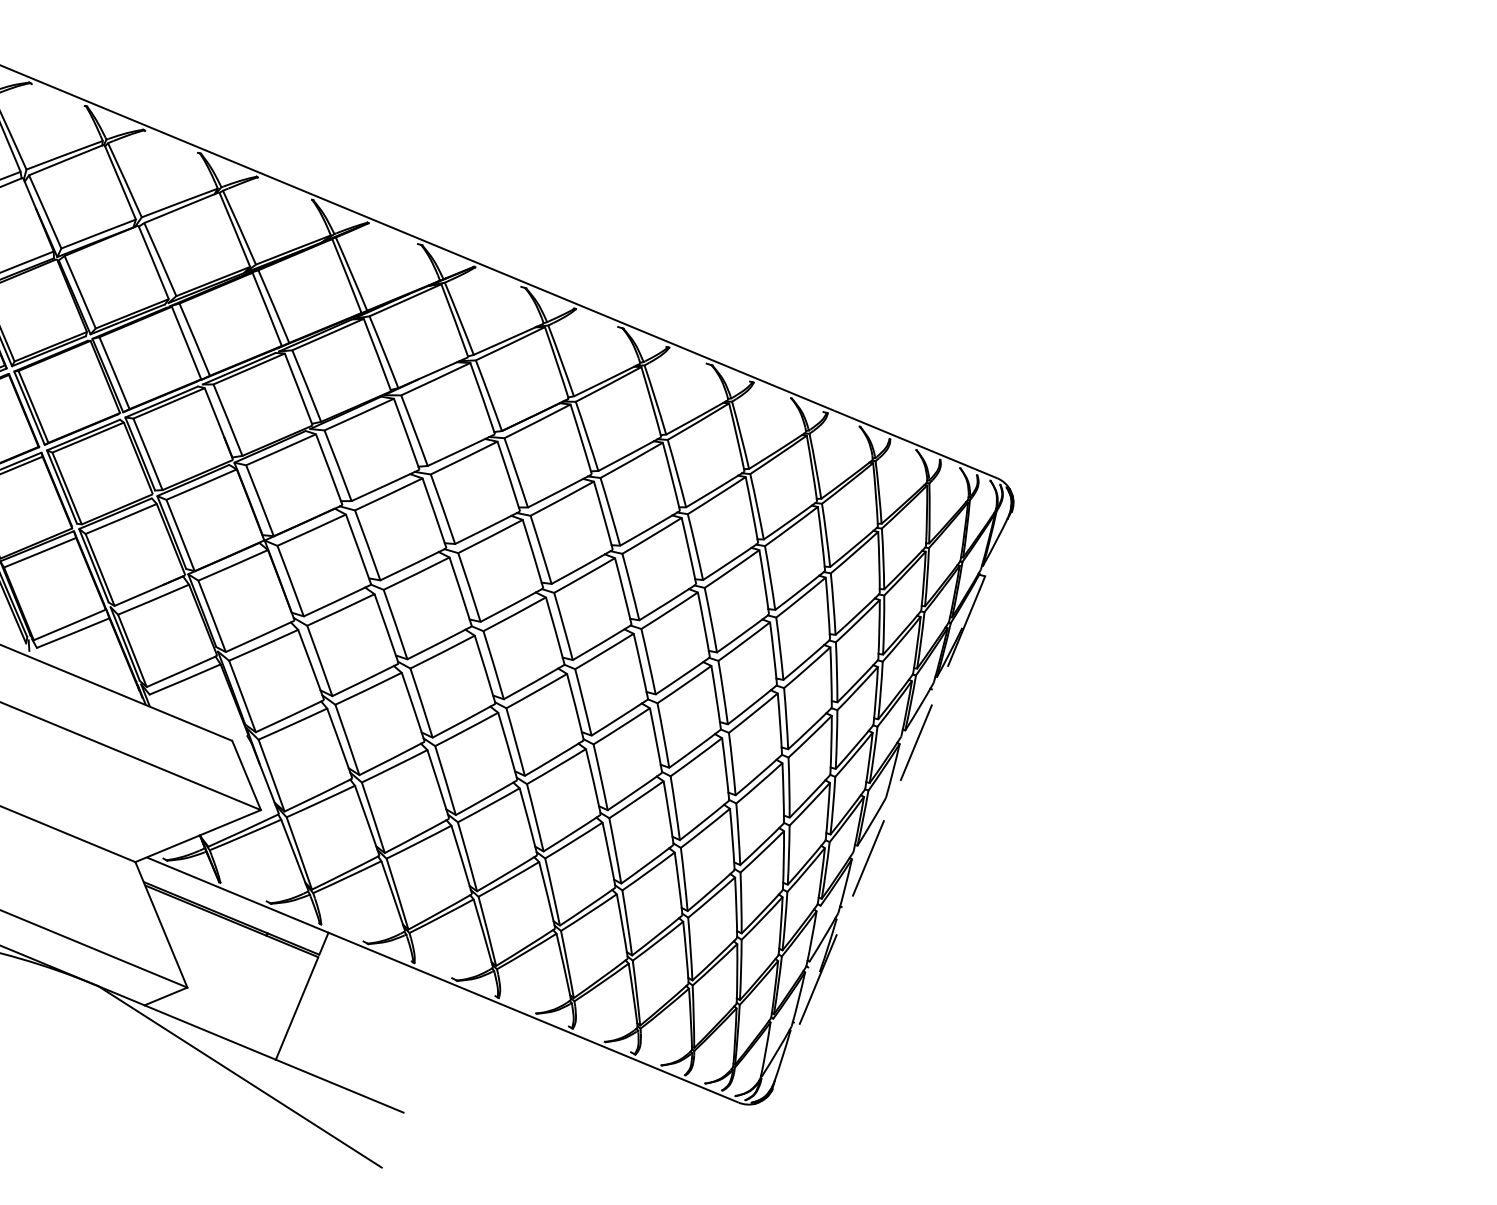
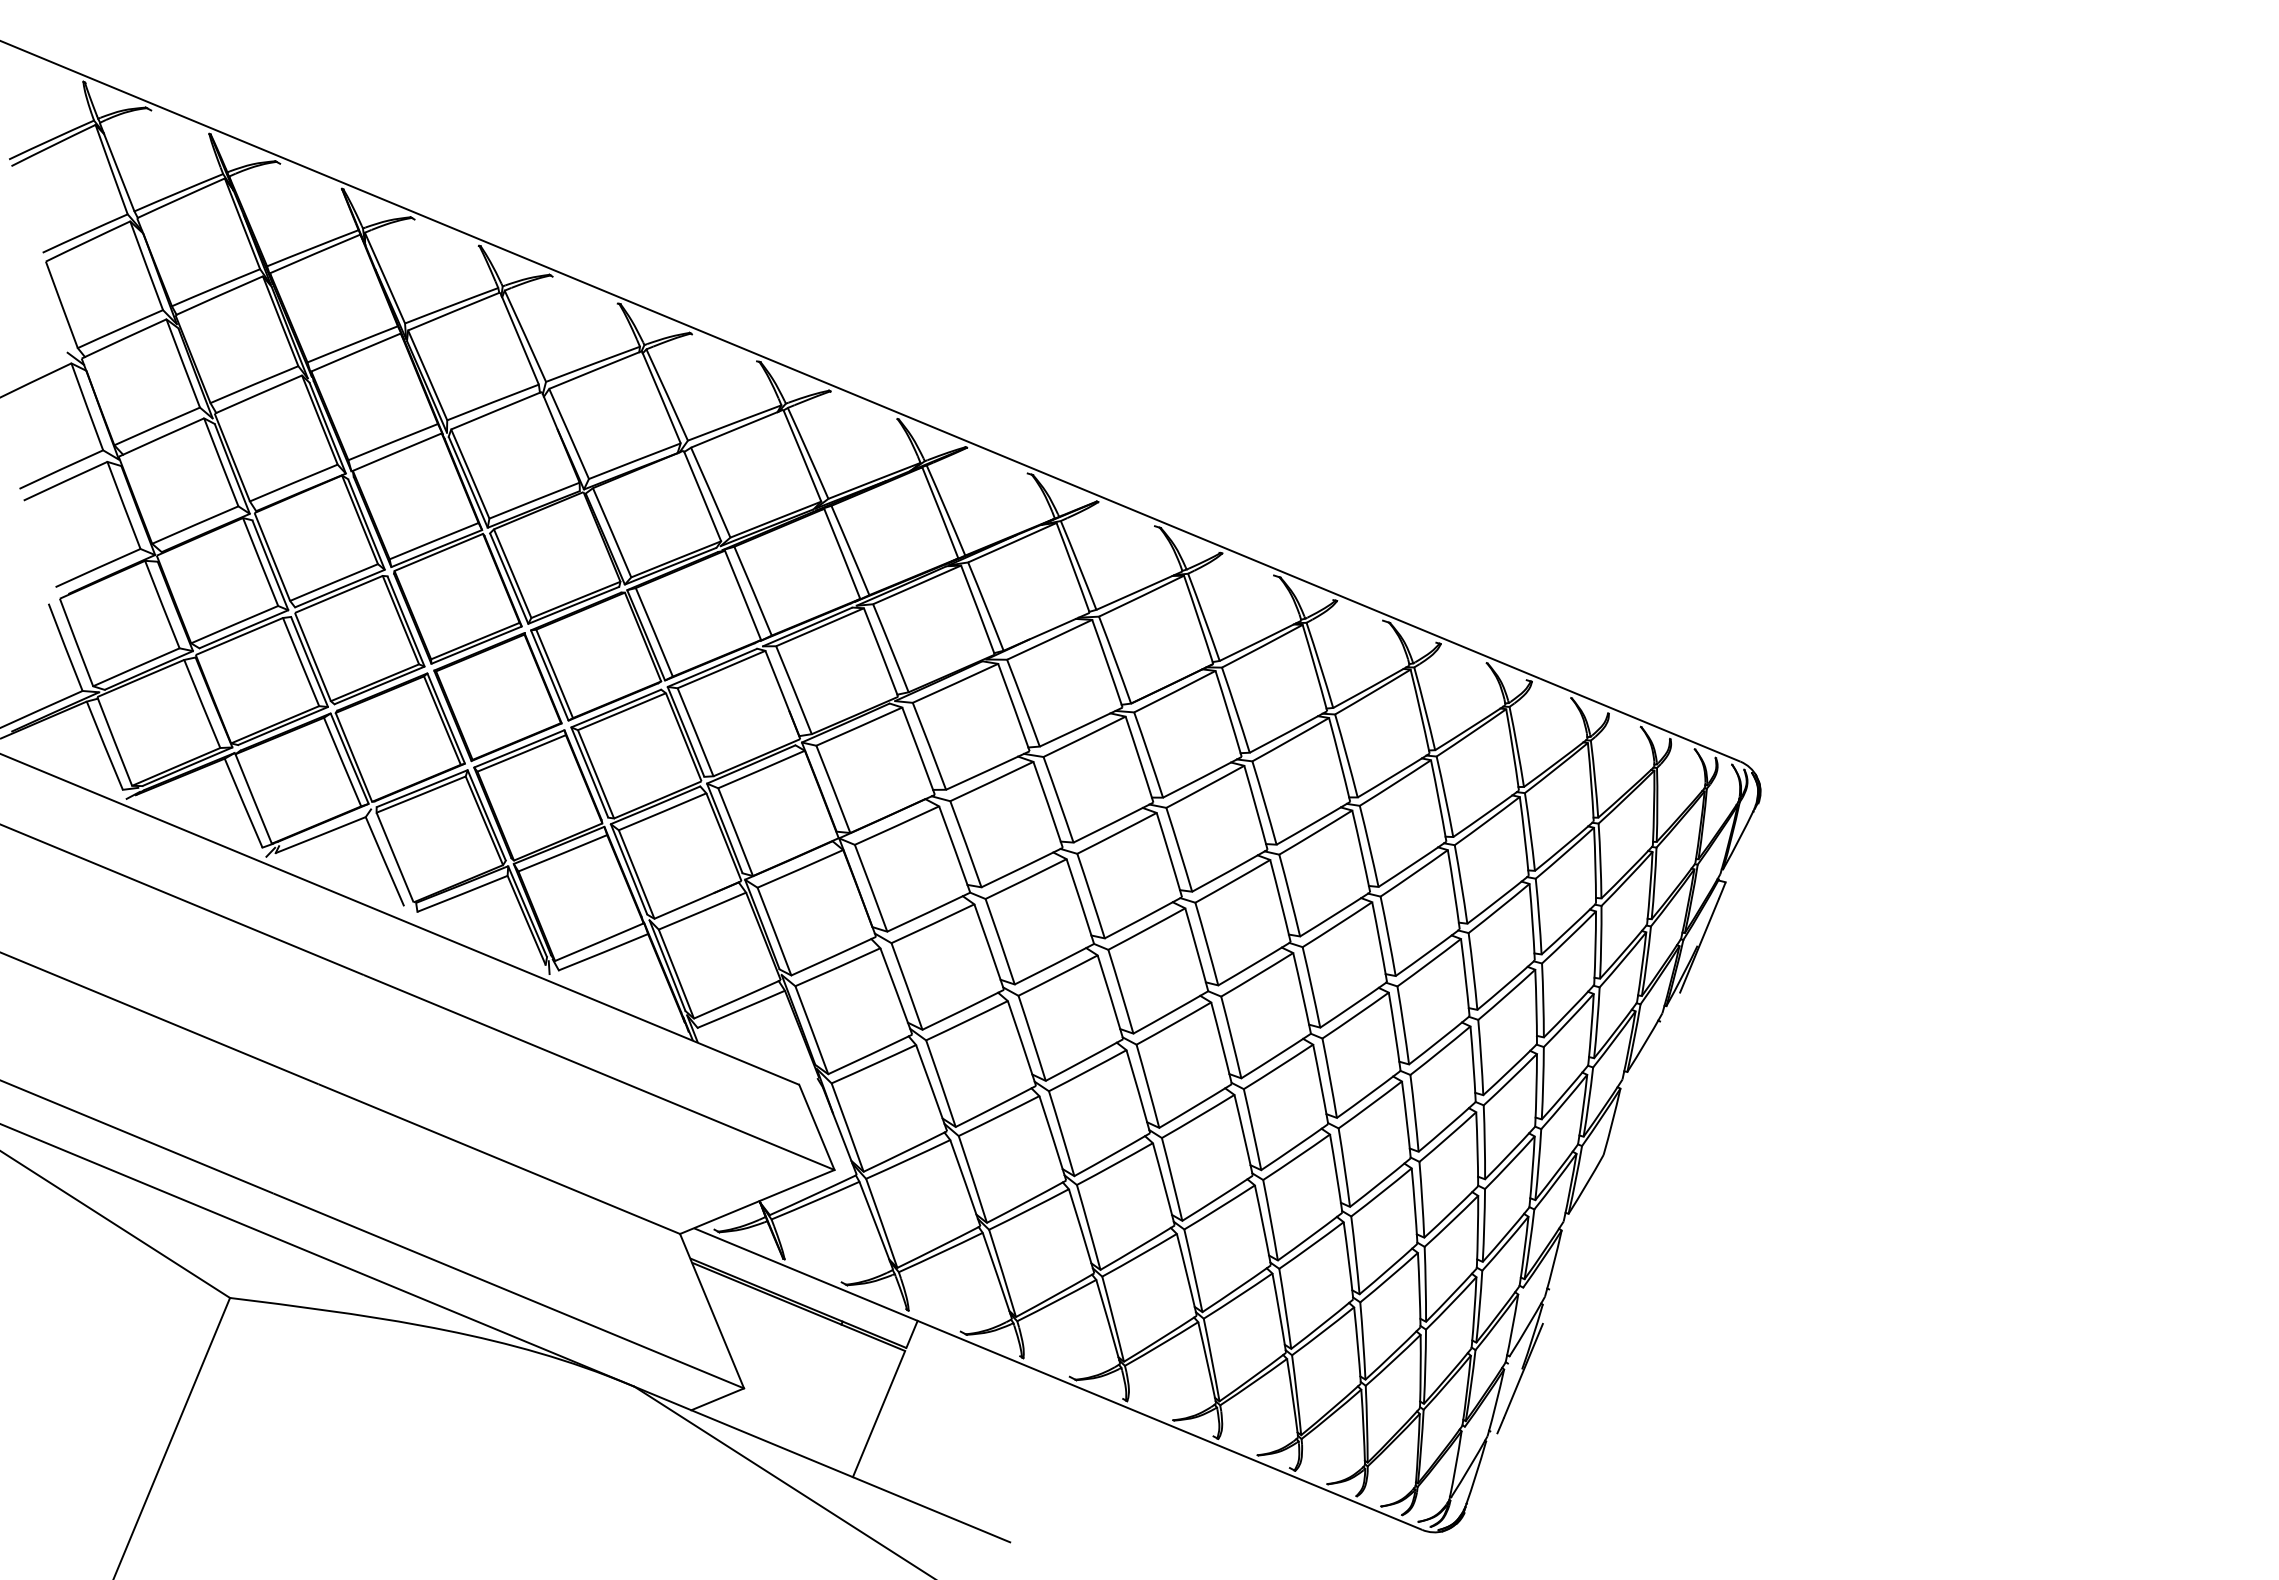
line: (916, 742) -> (1641, 1086), removed
line: (867, 858) -> (1581, 1229), removed

